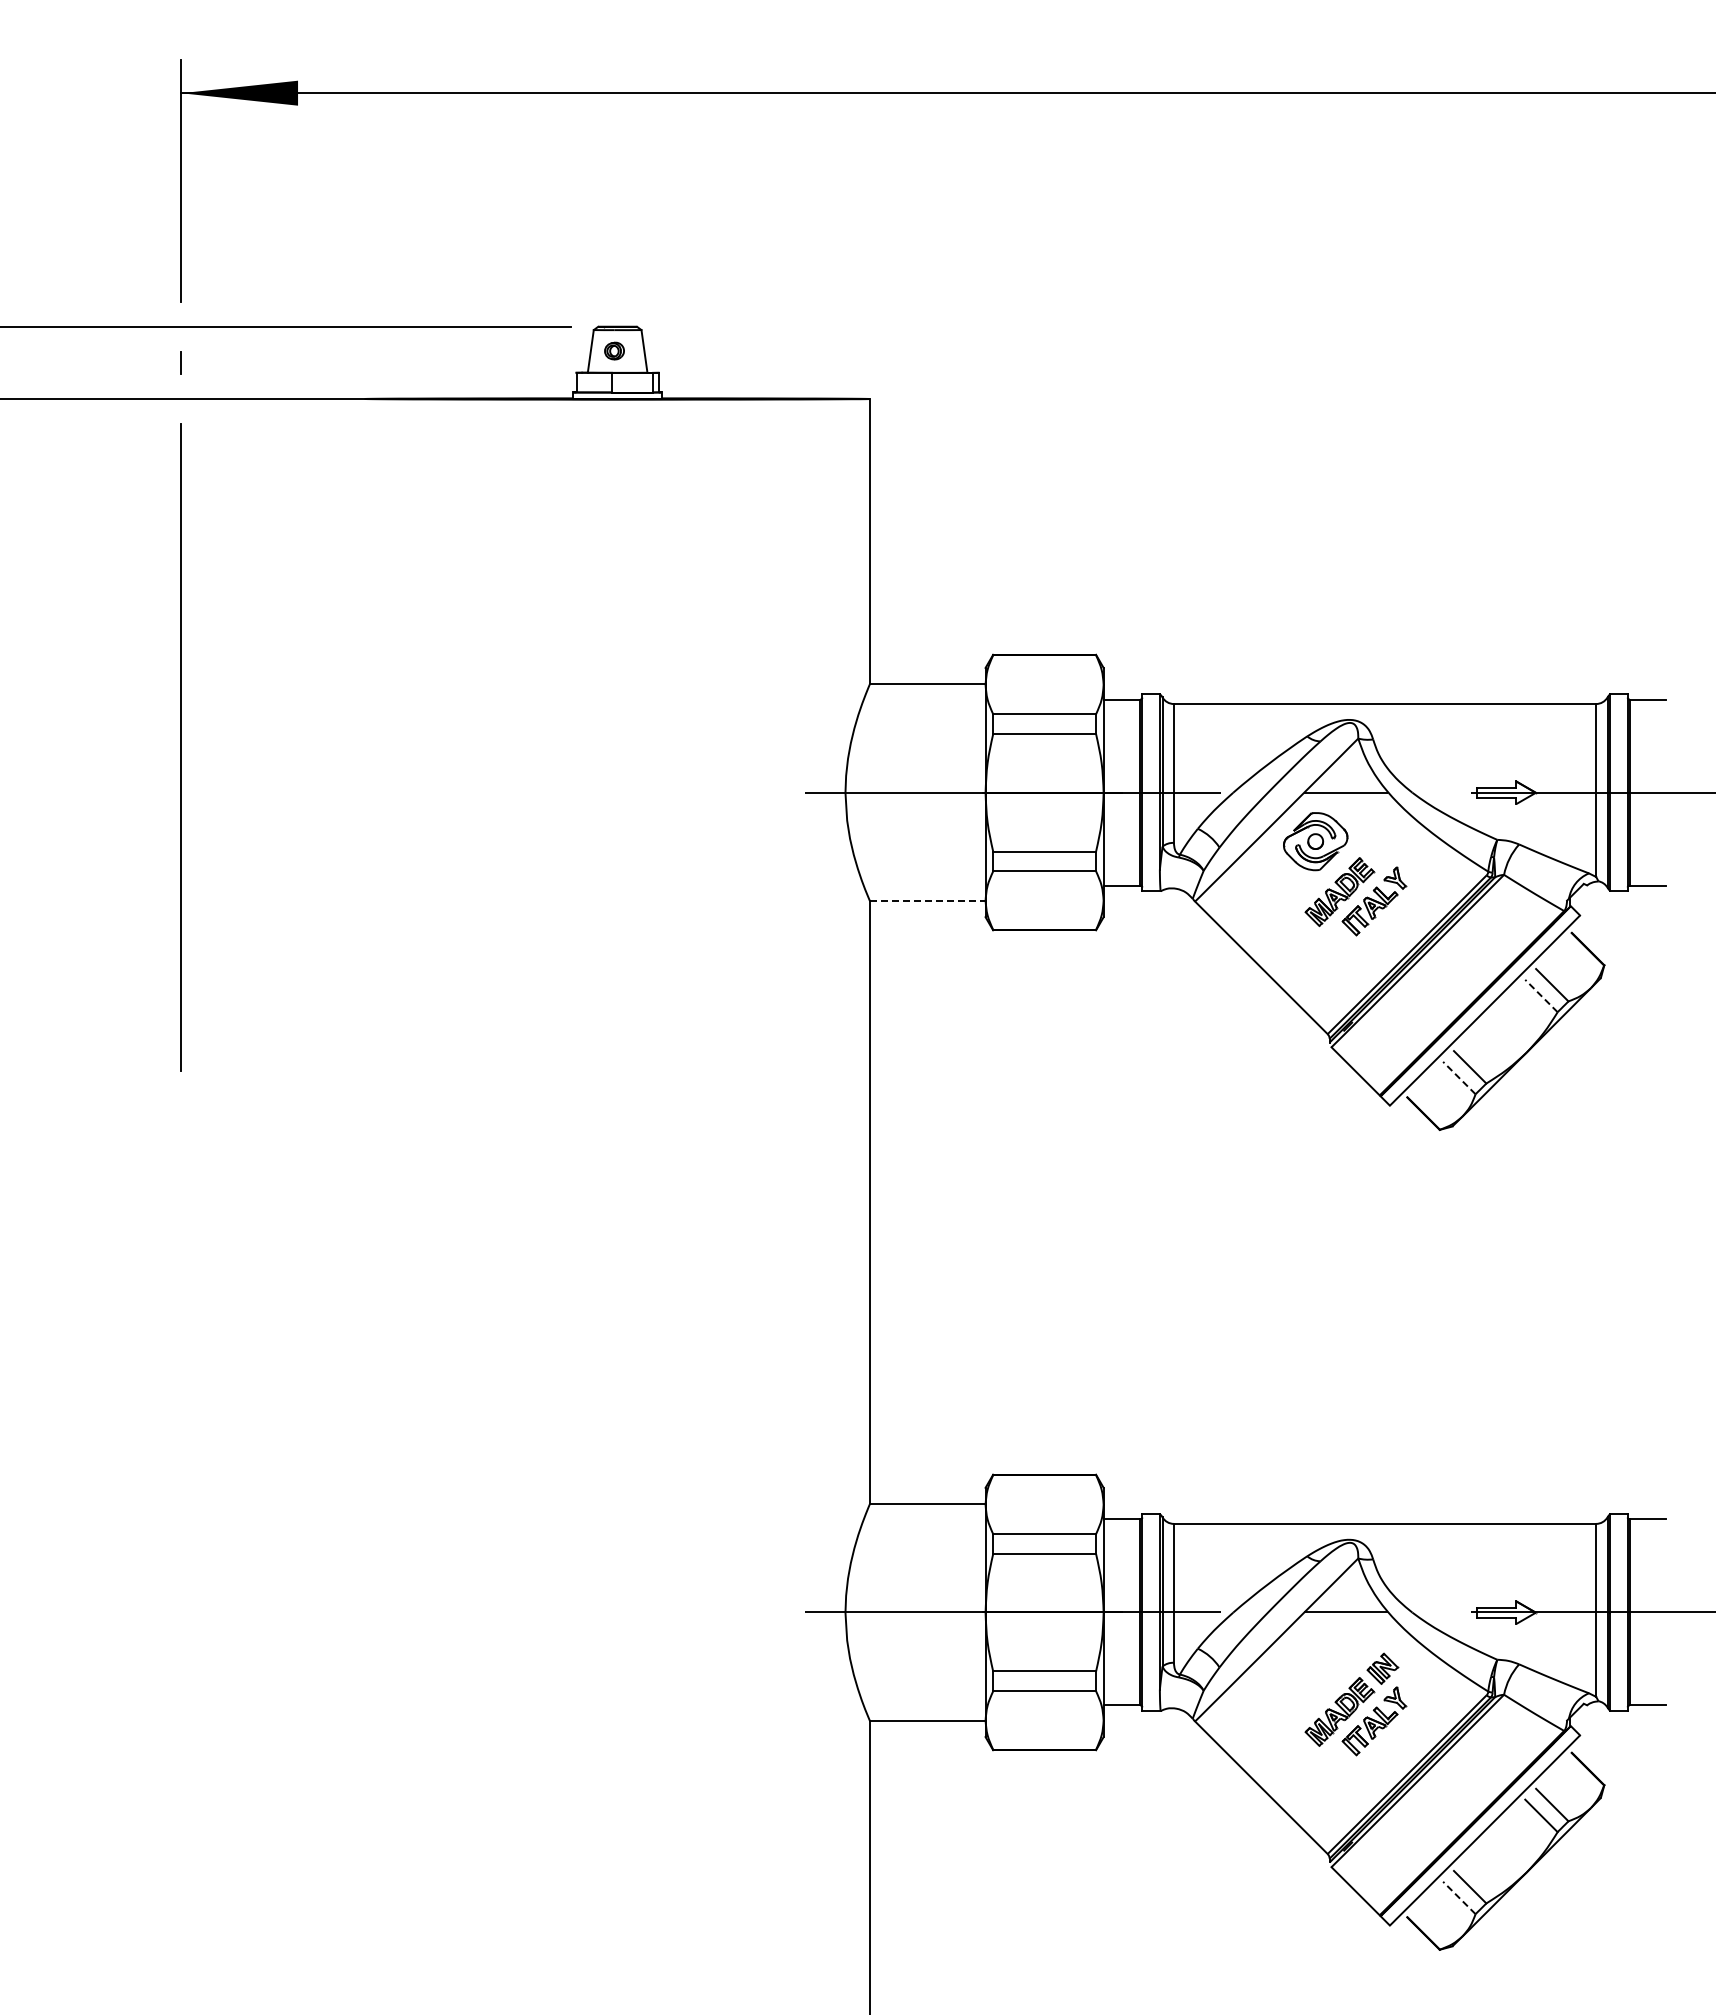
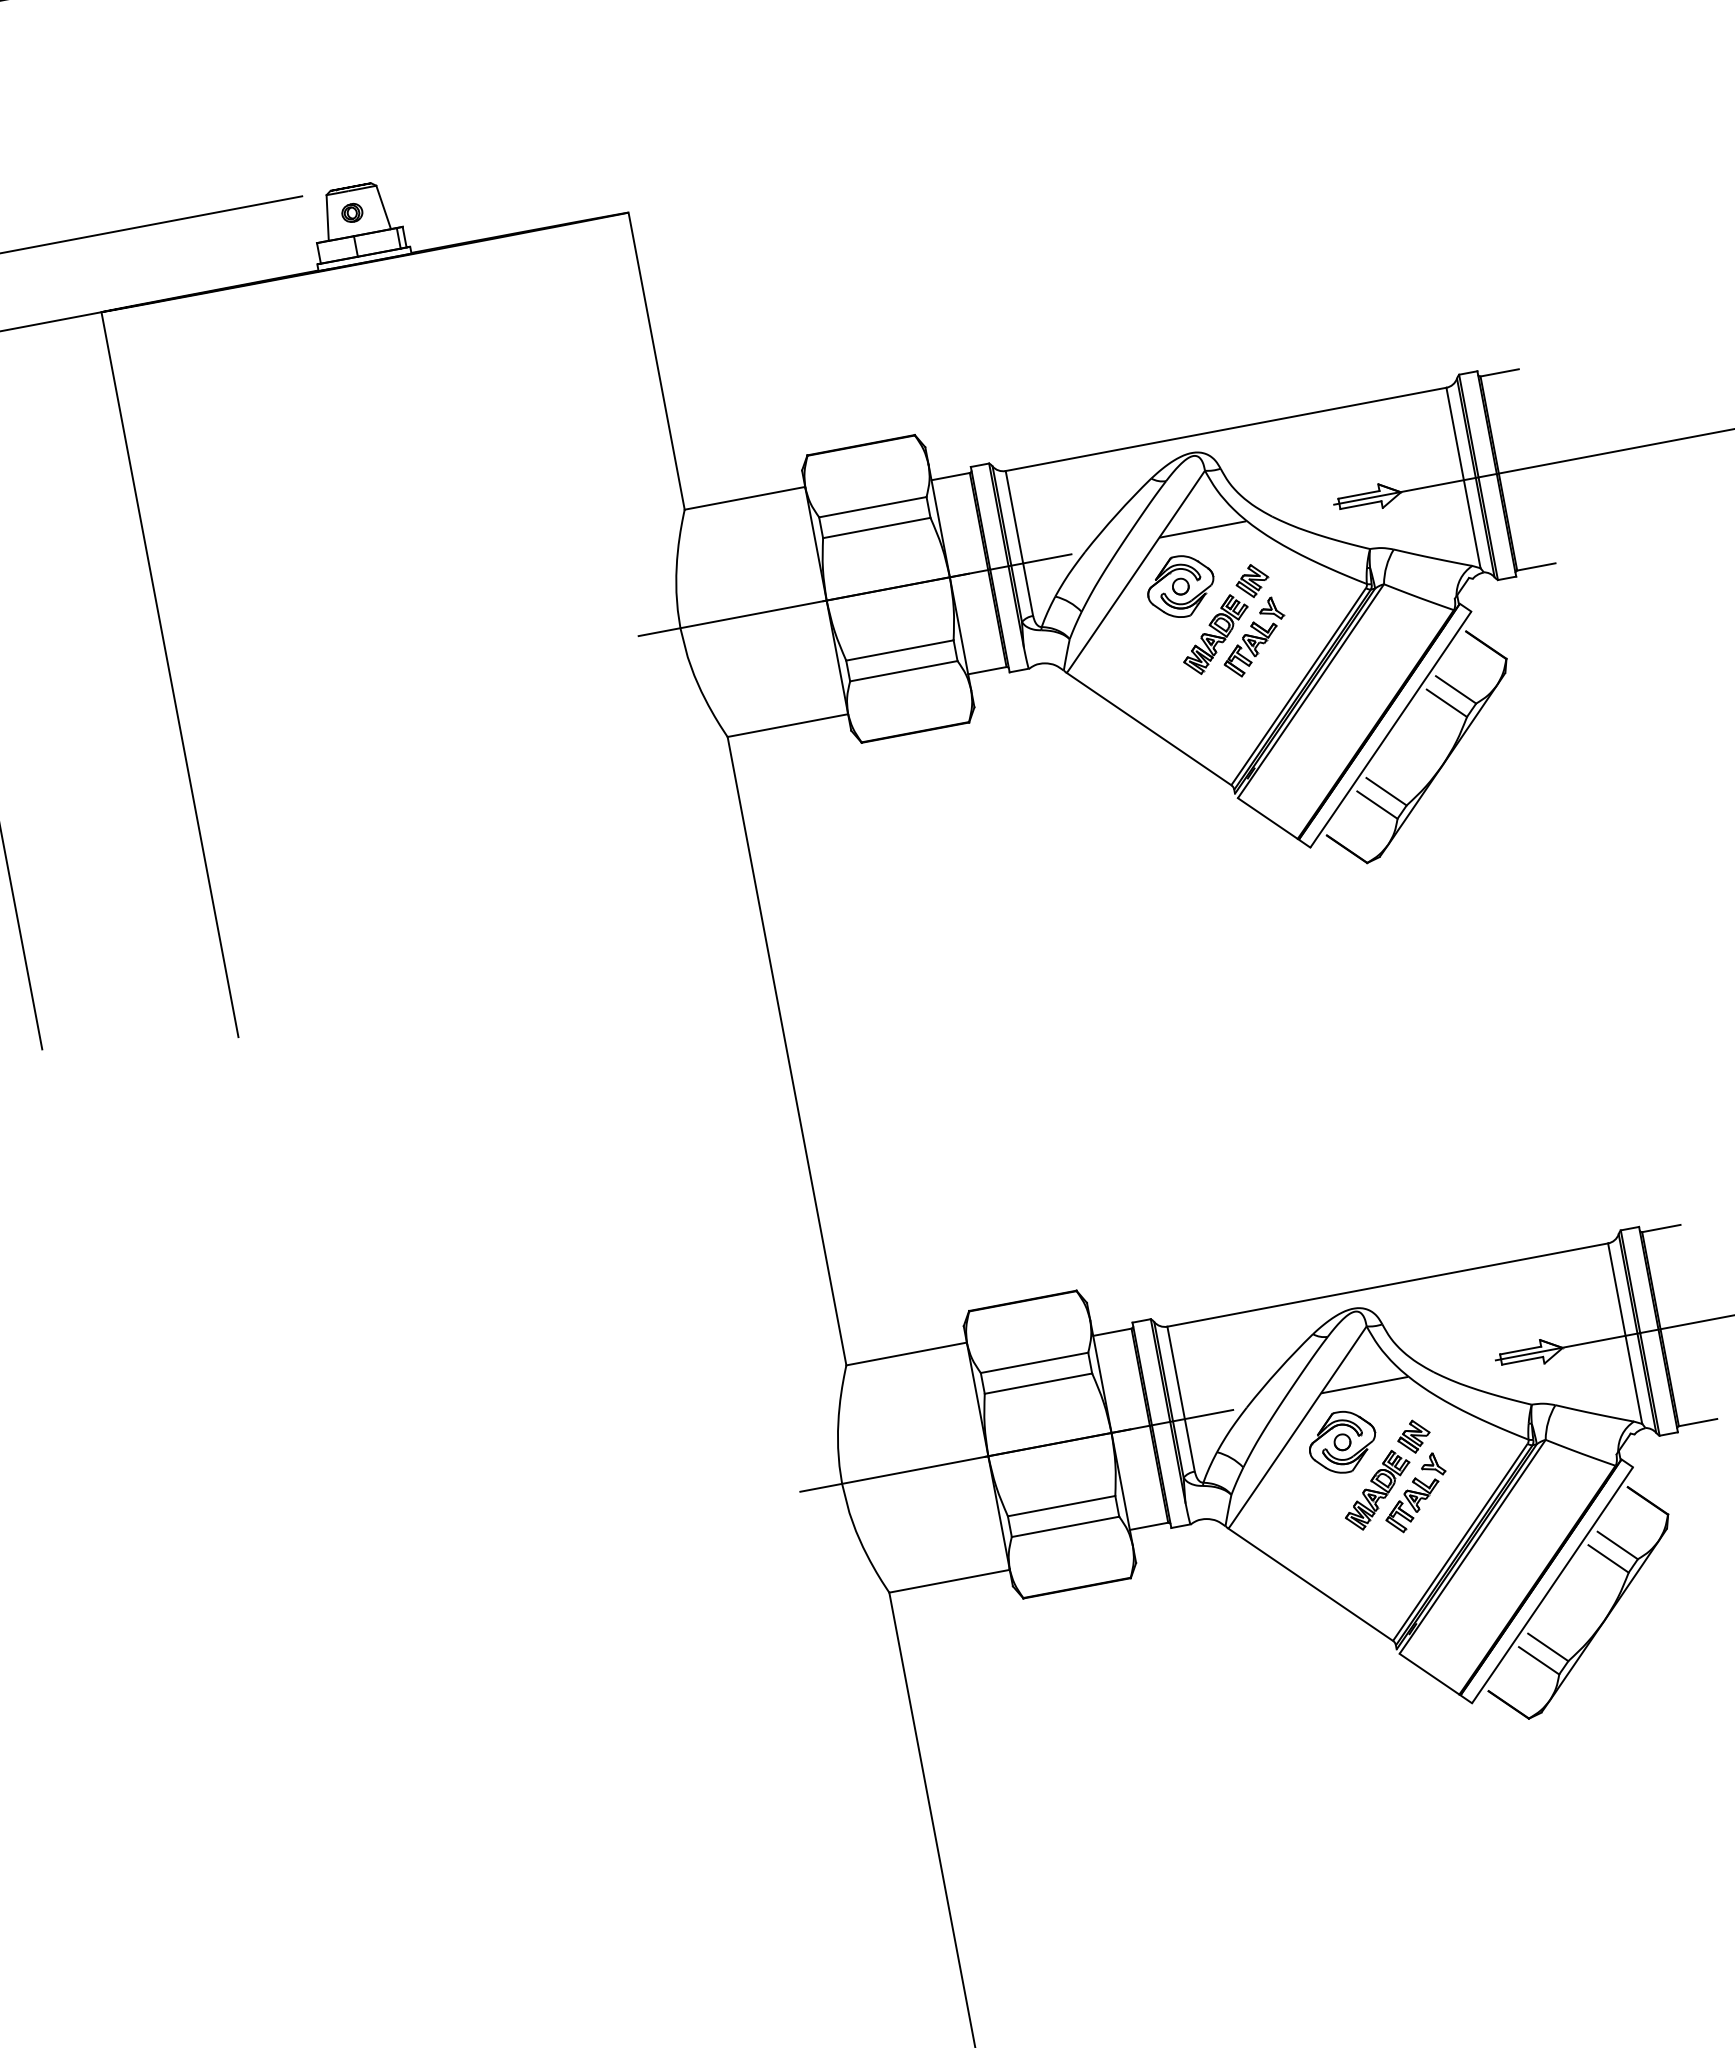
line: (365, 746) -> (170, 674), added
part: (1382, 848) -> (1251, 580), added
line: (927, 901) -> (787, 725), dashed -> solid
line: (1541, 996) -> (1447, 703), dashed -> solid
line: (1459, 1078) -> (1377, 805), dashed -> solid
part: (1315, 1661) -> (1342, 1442), added
line: (1459, 1897) -> (1539, 1660), dashed -> solid

